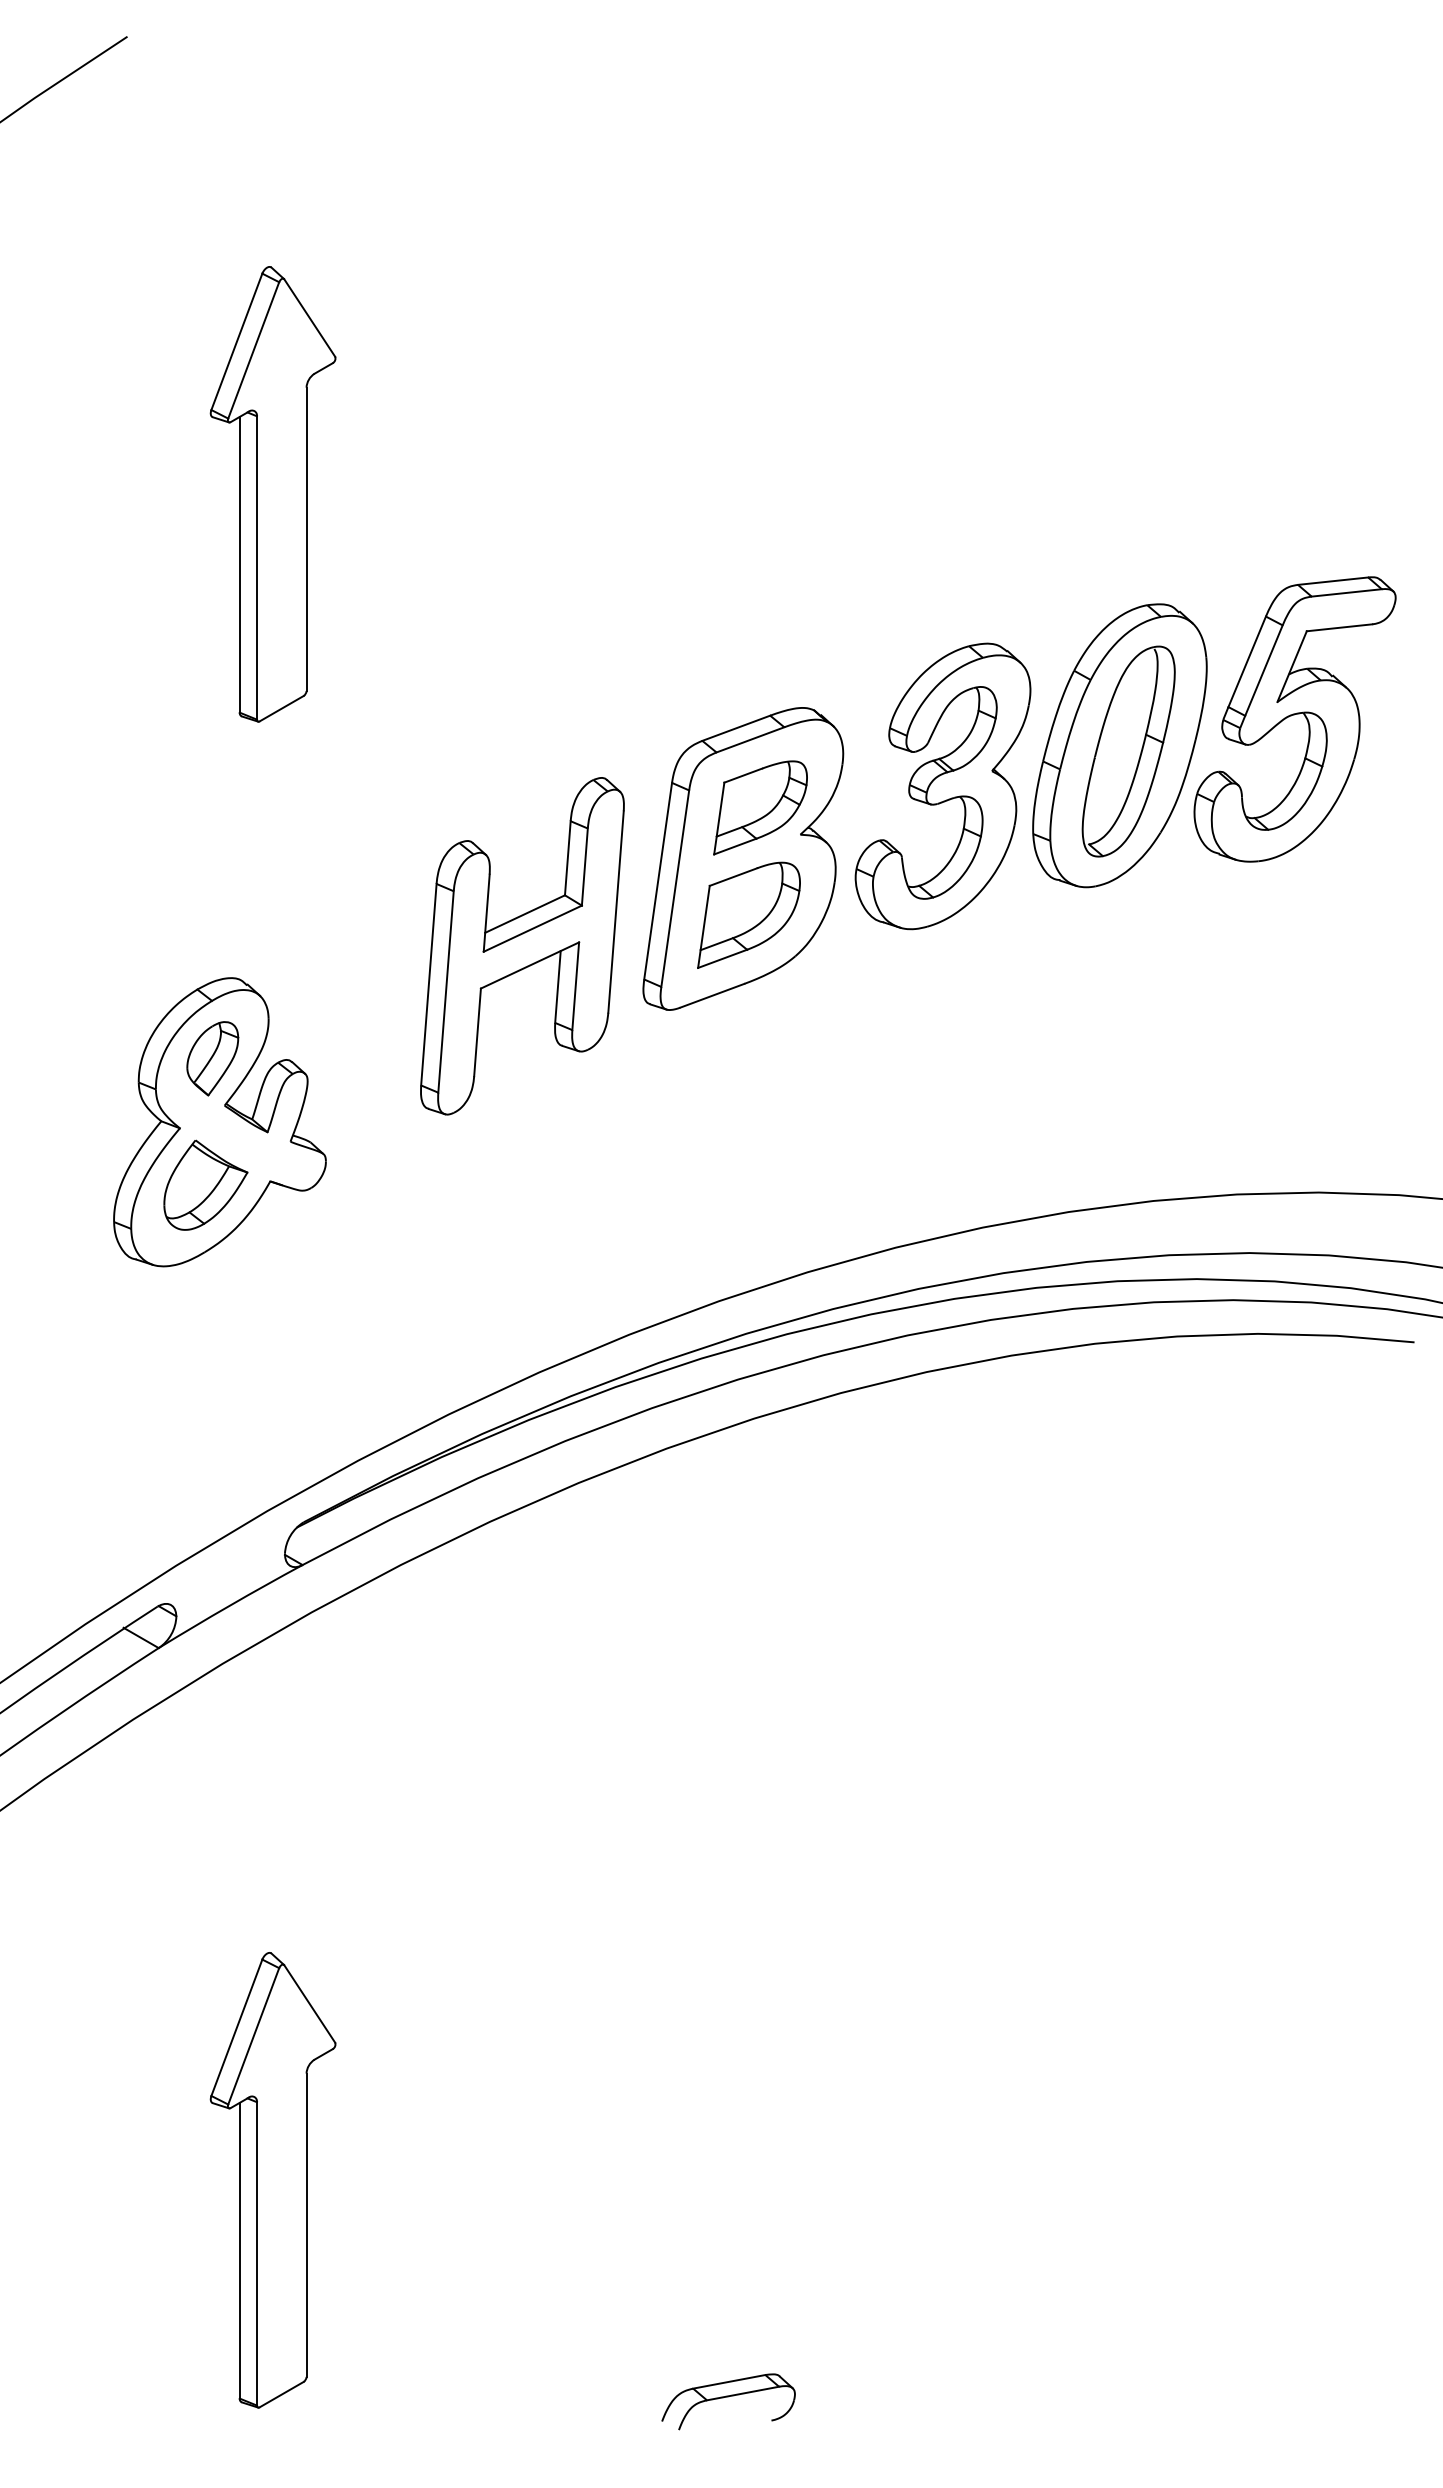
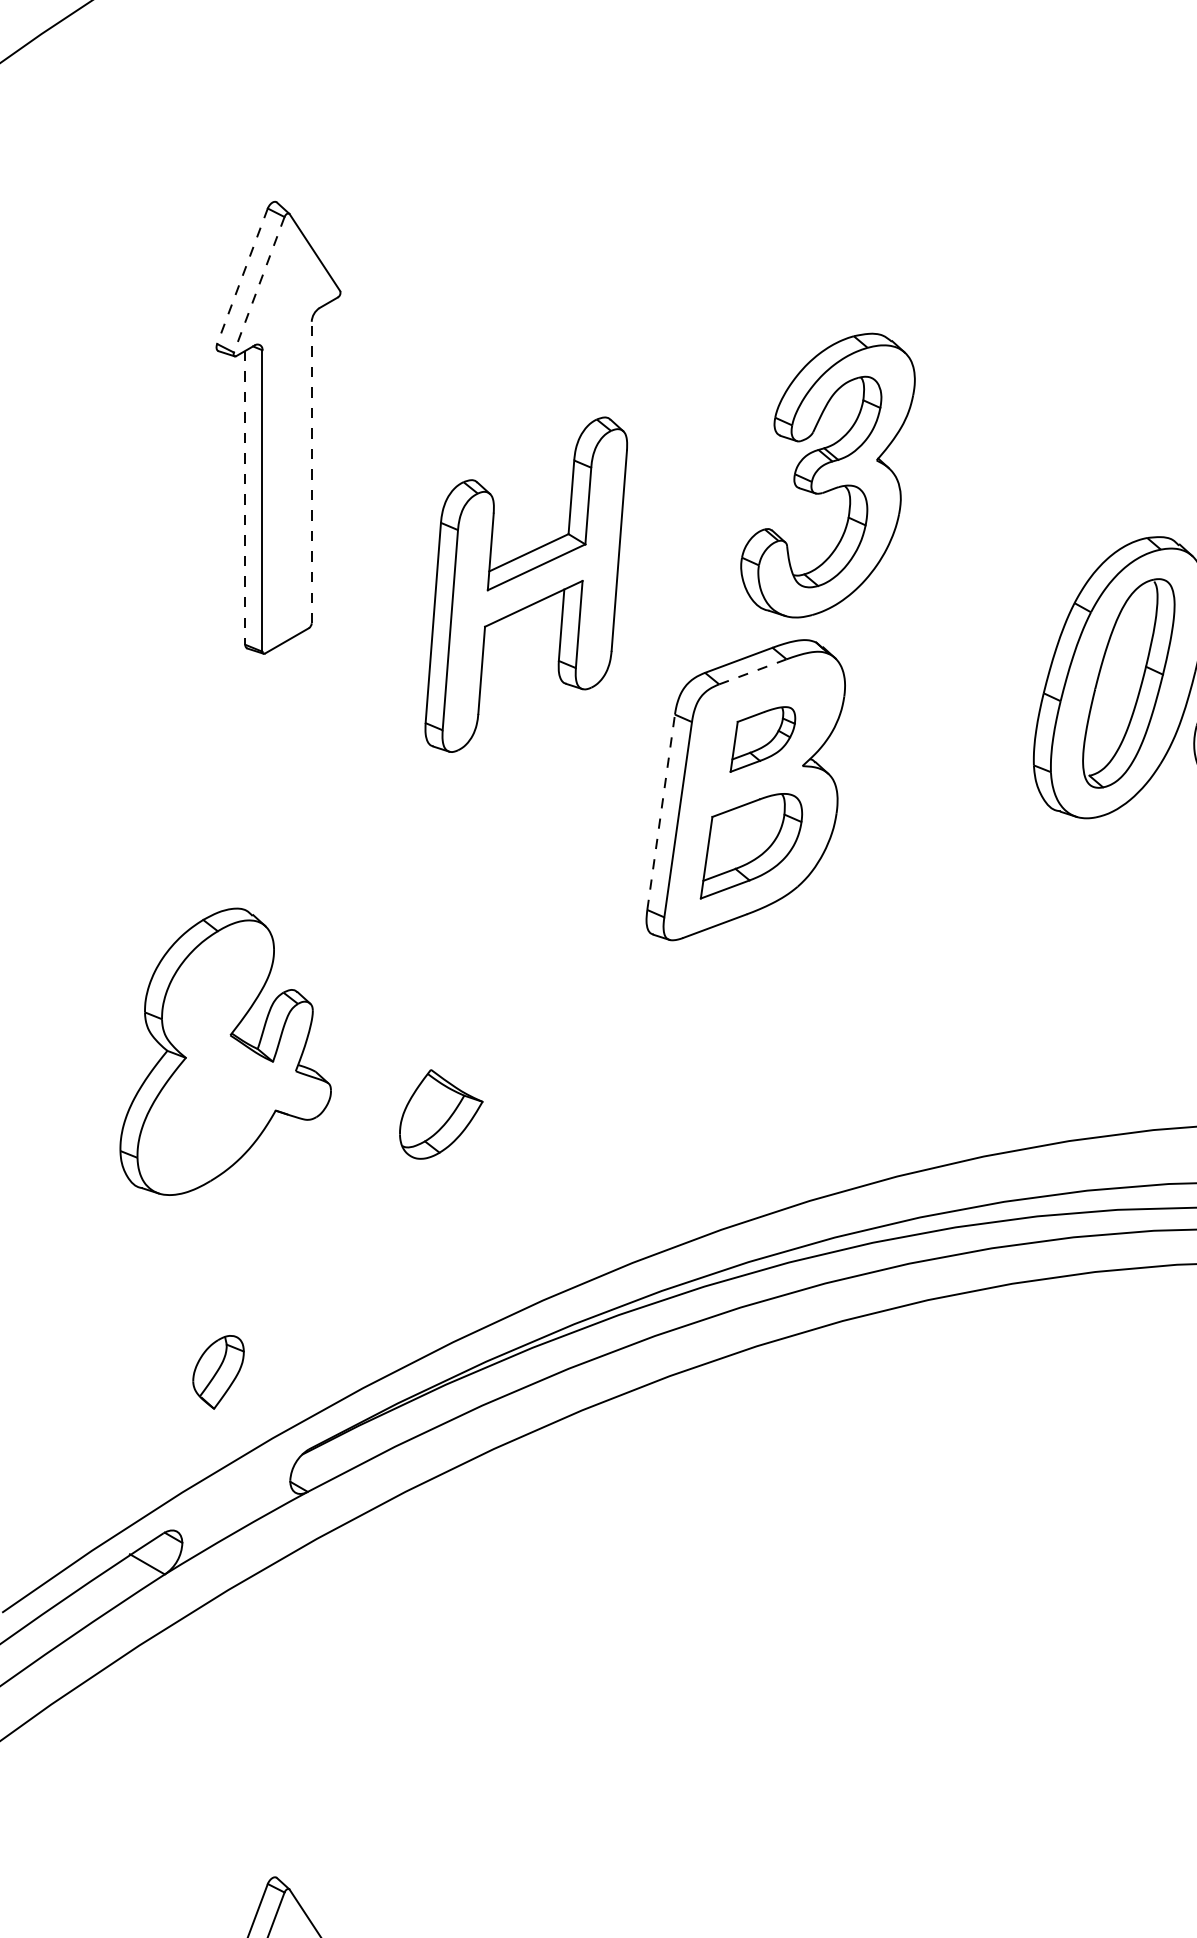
line: (236, 341) -> (242, 275), solid -> dashed
line: (253, 350) -> (259, 284), solid -> dashed
line: (306, 539) -> (311, 472), solid -> dashed
line: (239, 564) -> (245, 497), solid -> dashed
line: (750, 739) -> (752, 671), solid -> dashed
part: (942, 786) -> (827, 475), moved
part: (760, 807) -> (762, 739), size x0.7
line: (658, 880) -> (661, 811), solid -> dashed
part: (522, 946) -> (526, 585), moved
part: (212, 1058) -> (218, 1372), moved
part: (205, 1184) -> (440, 1113), moved

